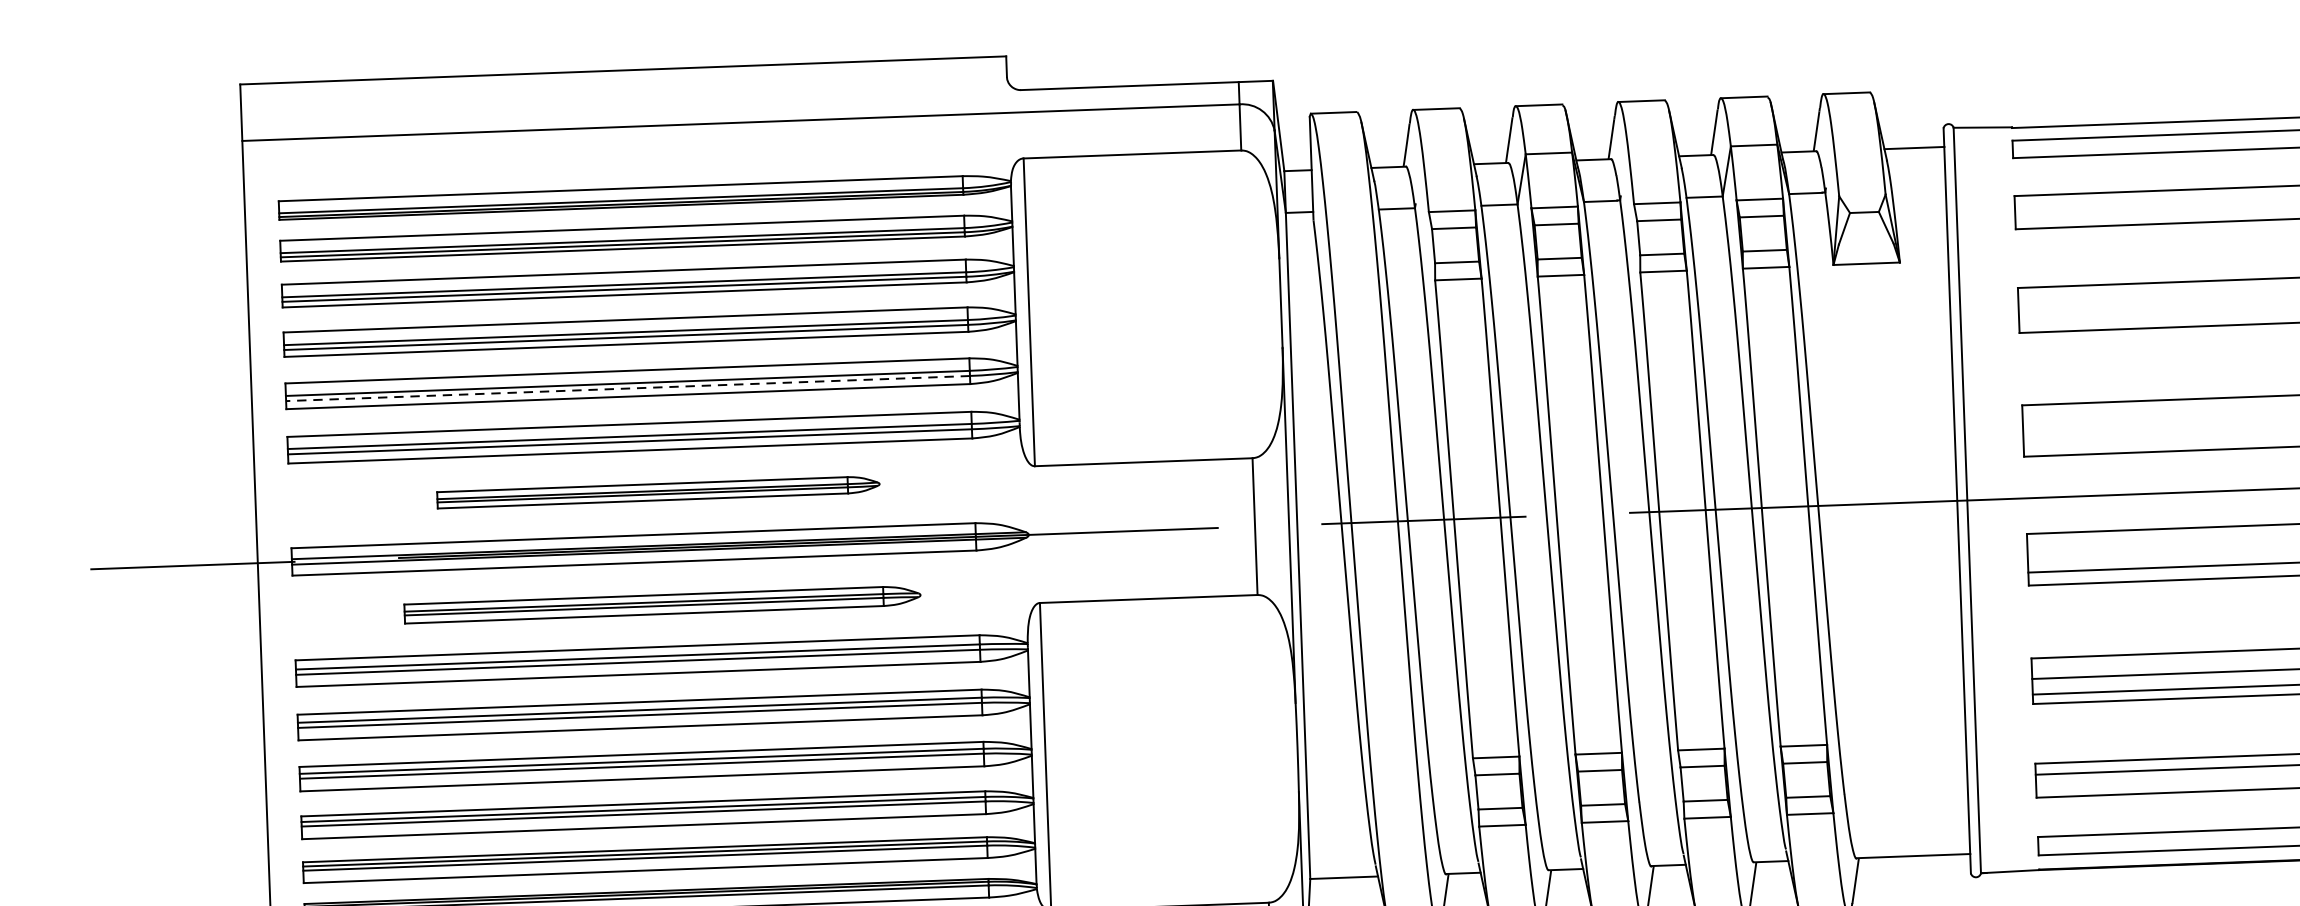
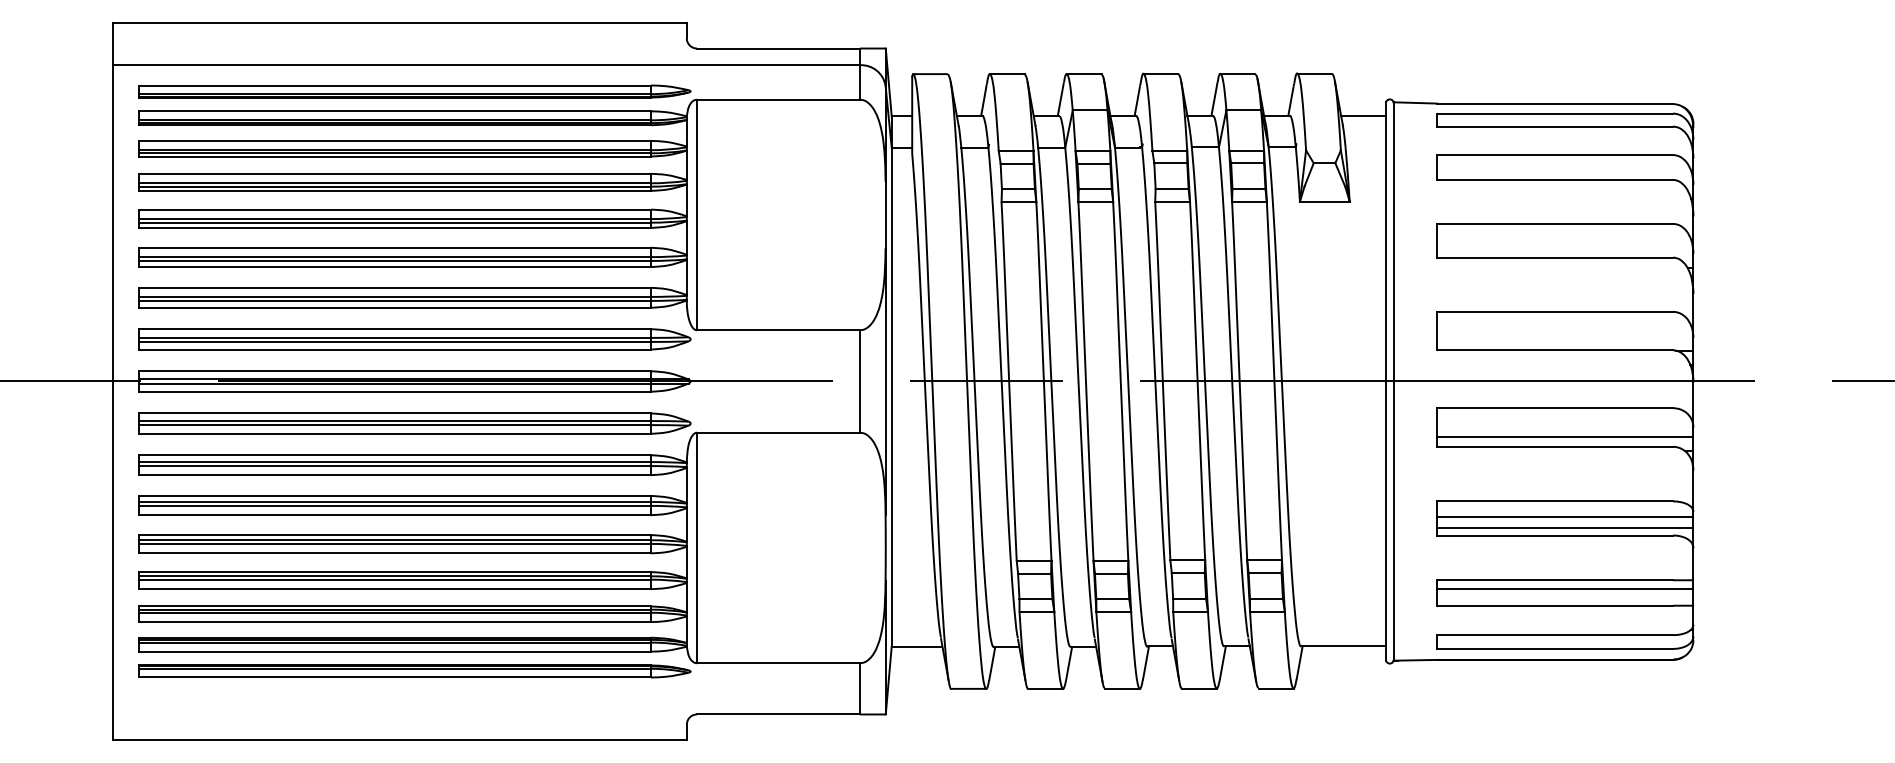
part: (646, 161) -> (414, 91), added
line: (627, 389) -> (394, 261), dashed -> solid
part: (658, 492) -> (414, 339), size x1.67
part: (662, 604) -> (414, 423), size x1.43

